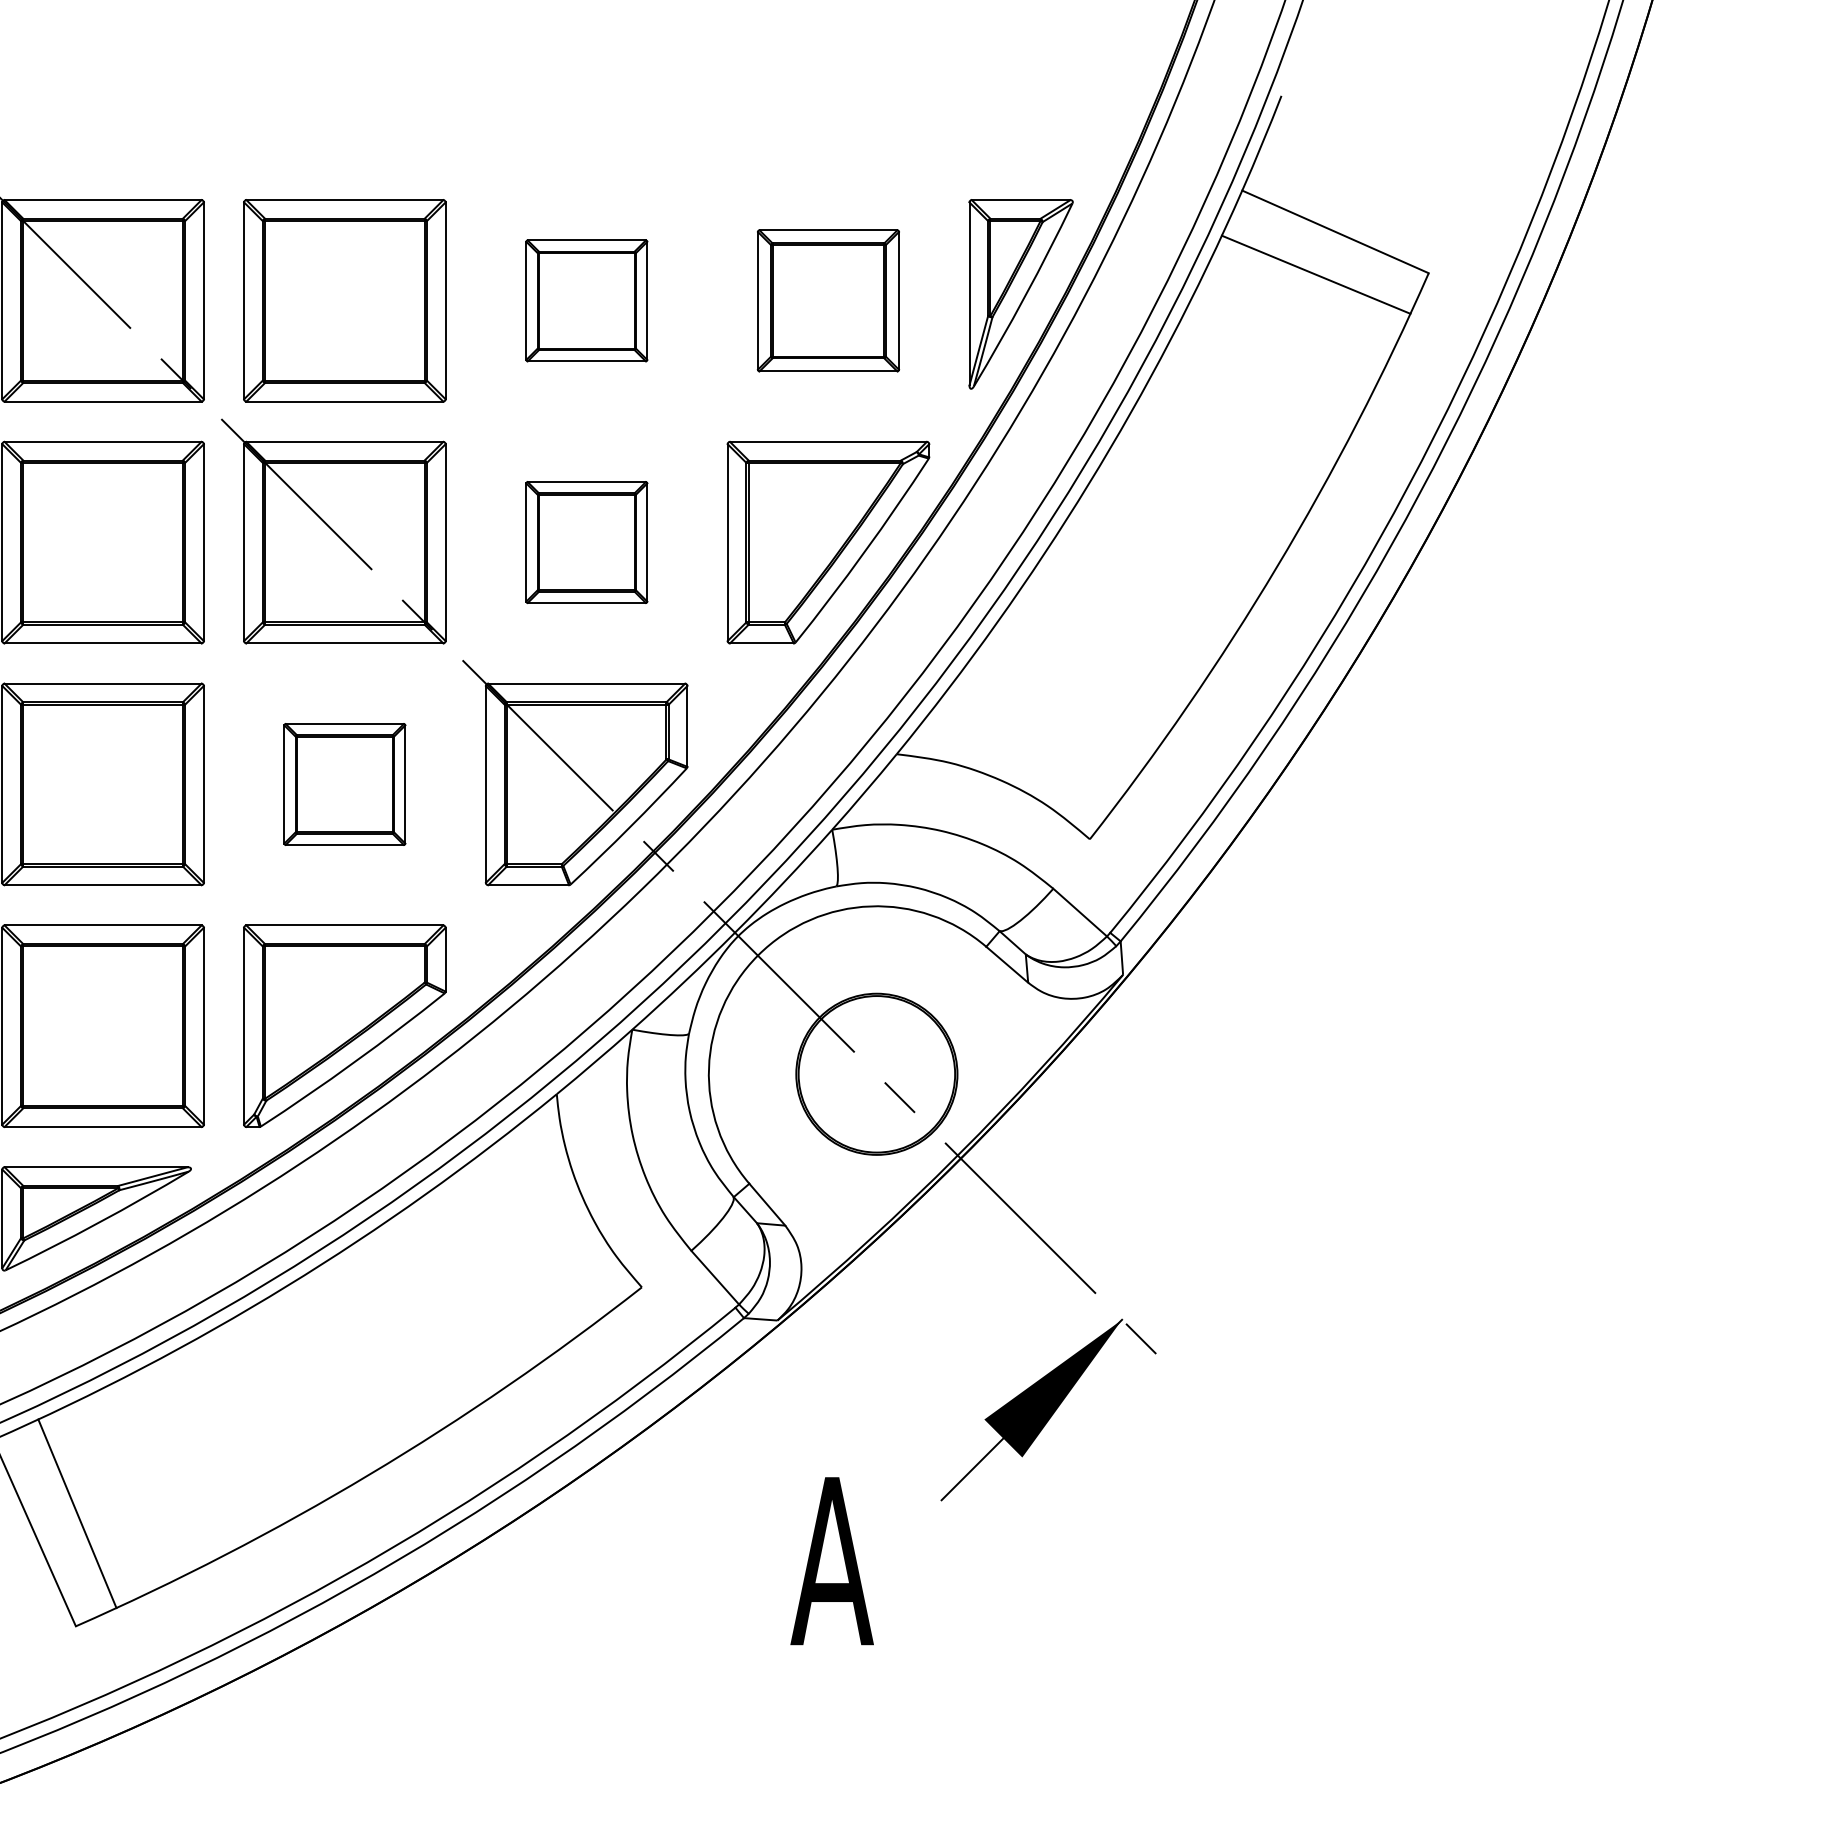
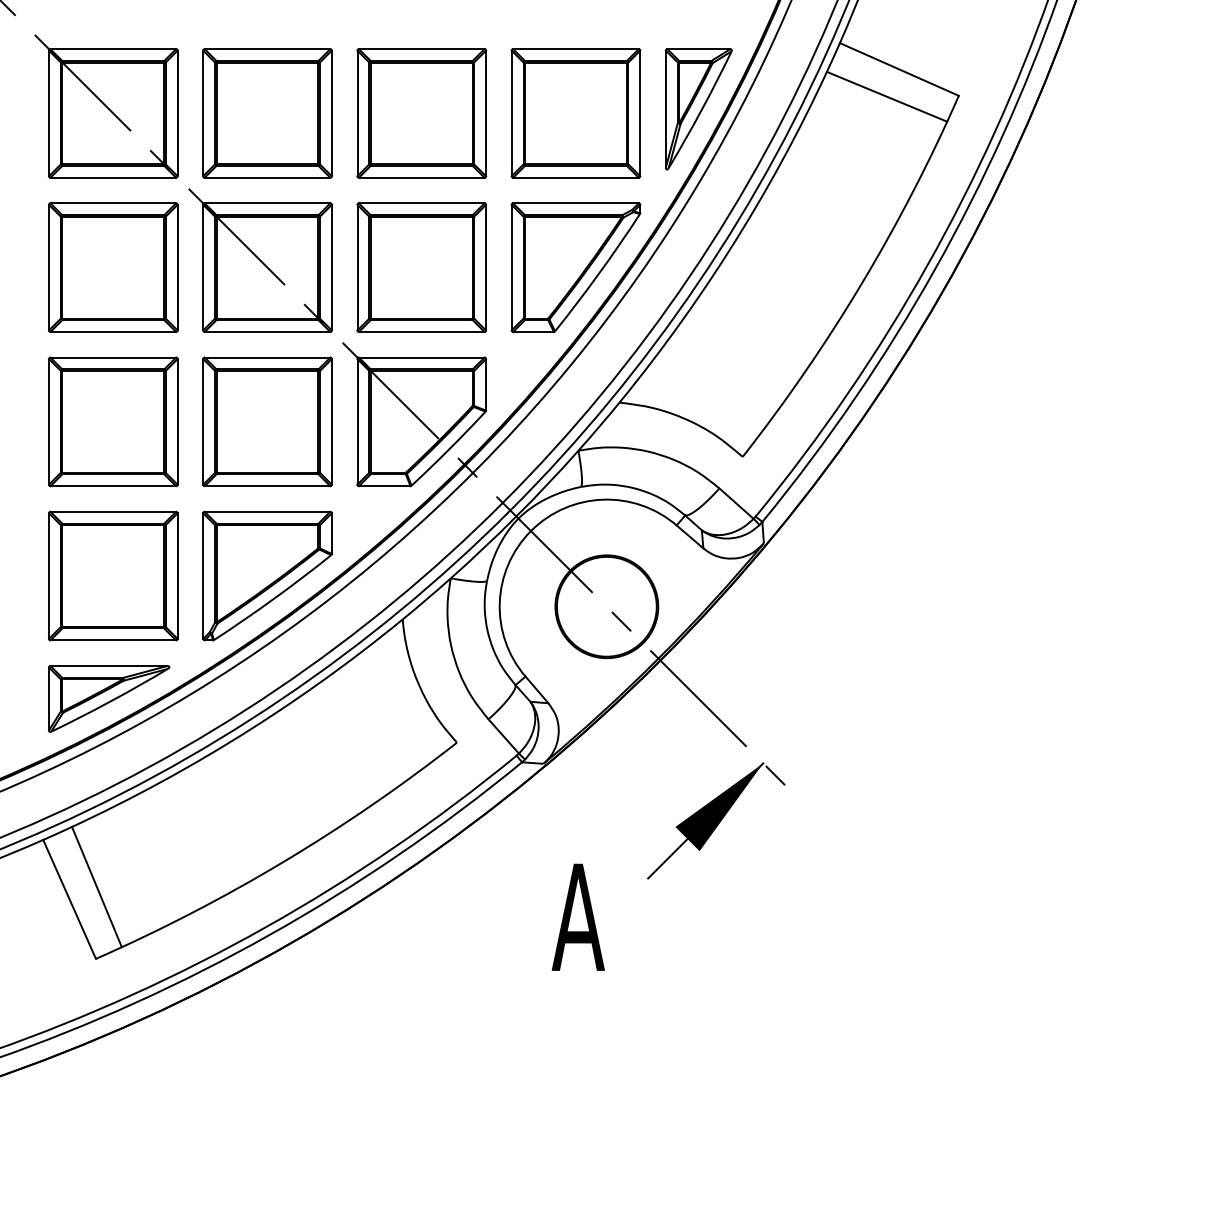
part: (586, 300) -> (421, 113), size x1.67
part: (827, 300) -> (575, 113), size x1.43
part: (586, 542) -> (421, 267), size x1.67
part: (344, 783) -> (267, 421), size x1.67

